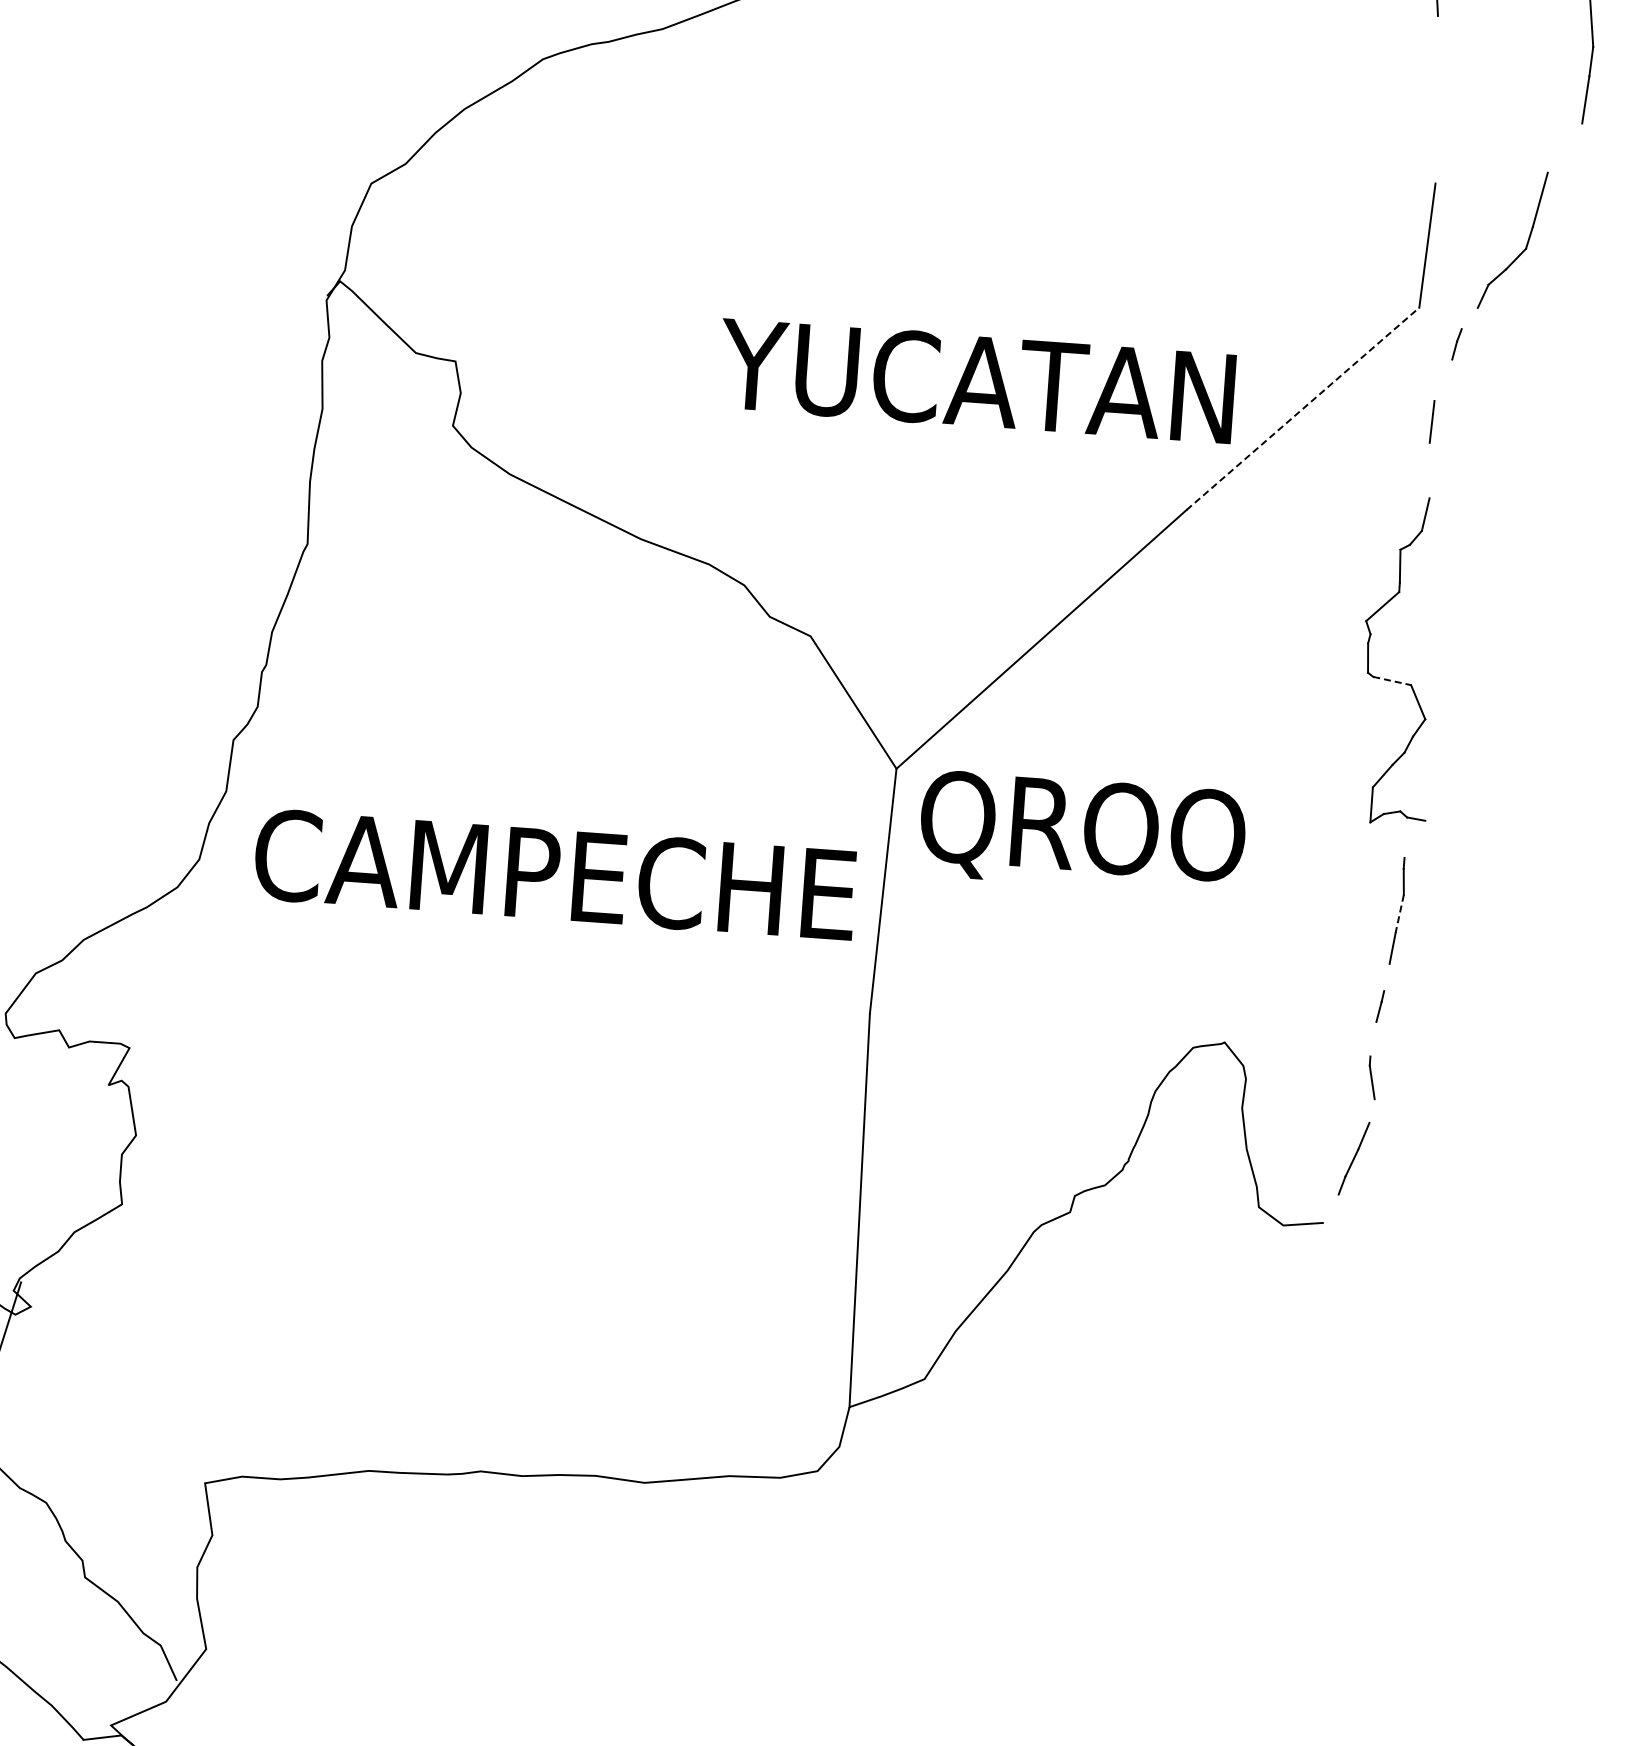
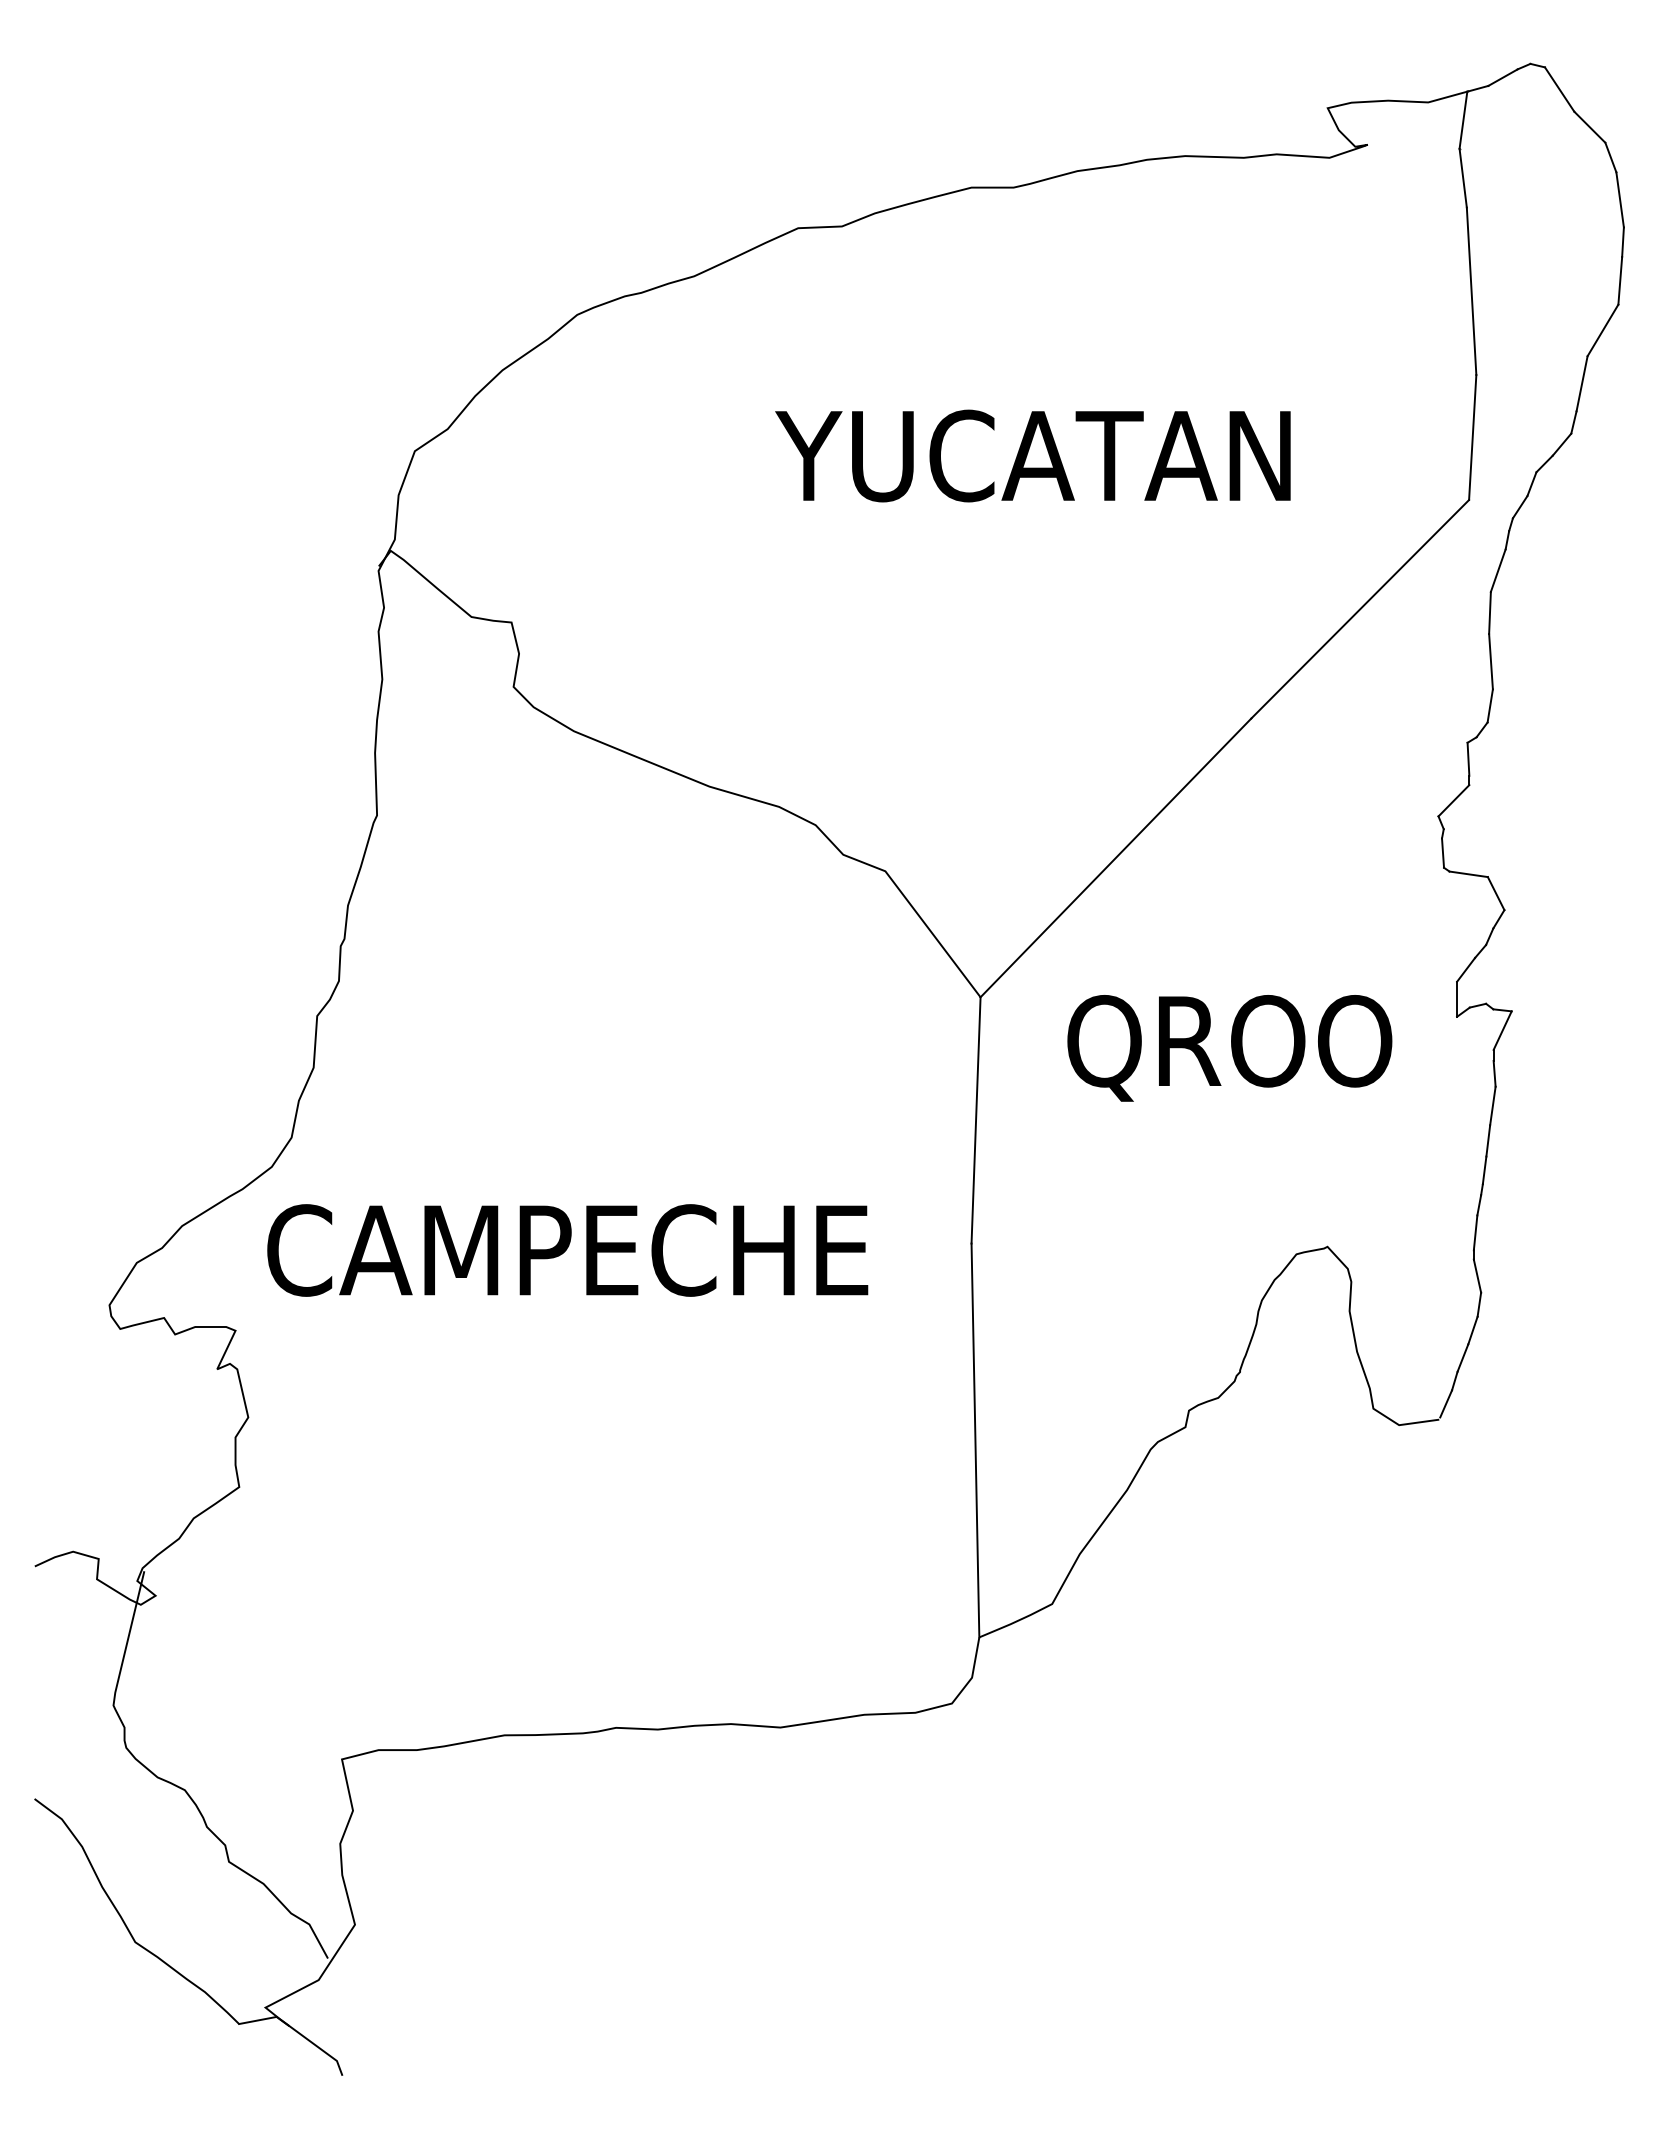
line: (1436, 99) -> (1471, 291), added
line: (1564, 148) -> (1602, 330), added
line: (1469, 318) -> (1519, 507), added
text: (976, 380) -> (1032, 455), moved
line: (1442, 380) -> (1497, 570), added
line: (1303, 408) -> (1360, 608), dashed -> solid
line: (1429, 470) -> (1490, 661), added
line: (1392, 681) -> (1469, 874), dashed -> solid
text: (1082, 833) -> (1229, 1048), moved
line: (1414, 839) -> (1502, 1030), added
text: (554, 874) -> (567, 1250), moved
line: (1399, 914) -> (1492, 1106), dashed -> solid
line: (1386, 977) -> (1484, 1170), added
line: (1373, 1038) -> (1475, 1232), added
line: (1372, 1110) -> (1479, 1304), added
line: (1332, 1207) -> (1446, 1403), added

